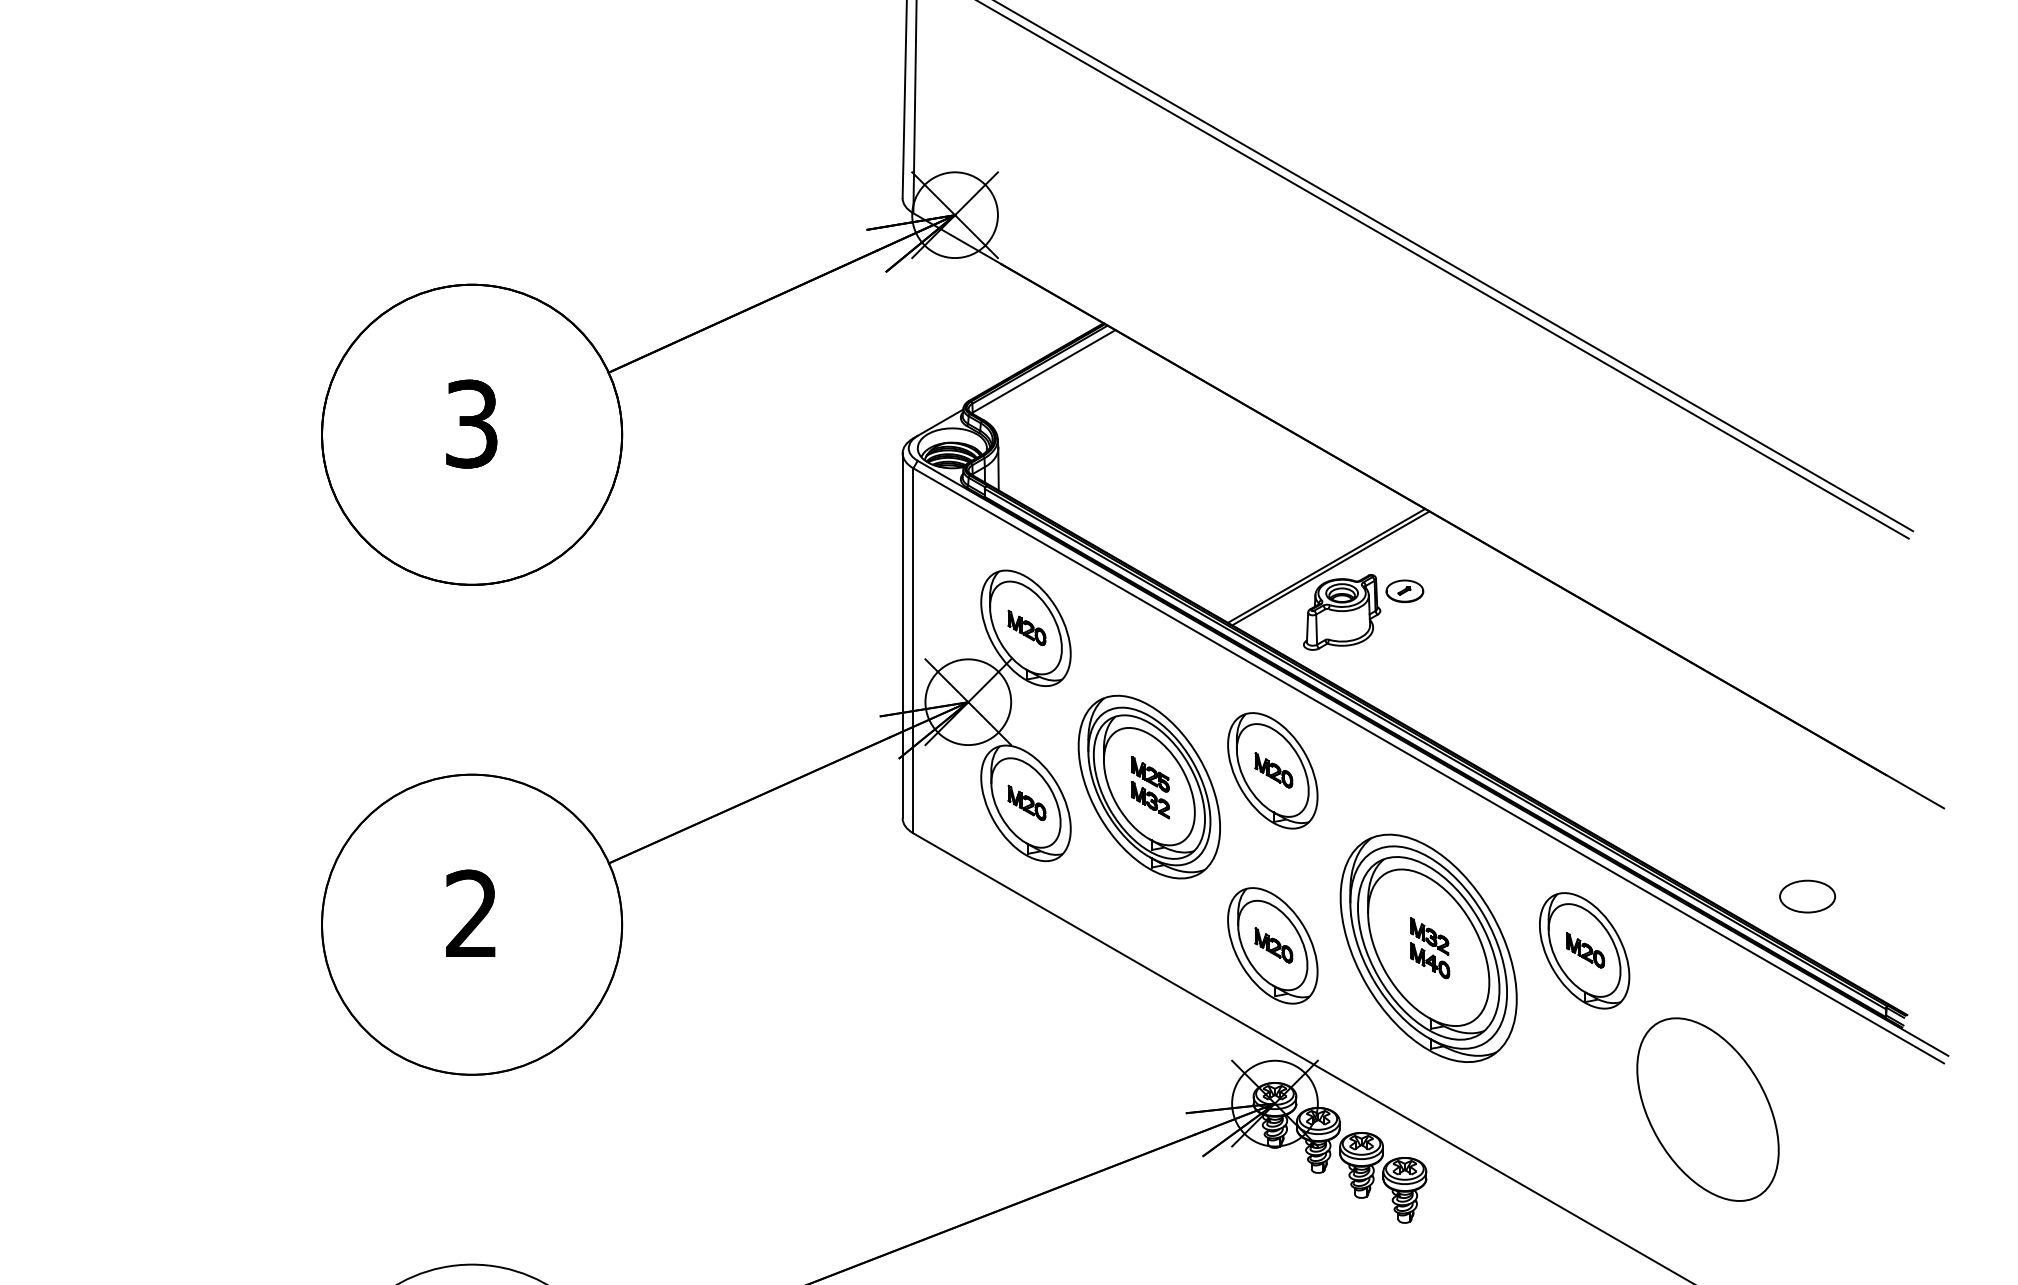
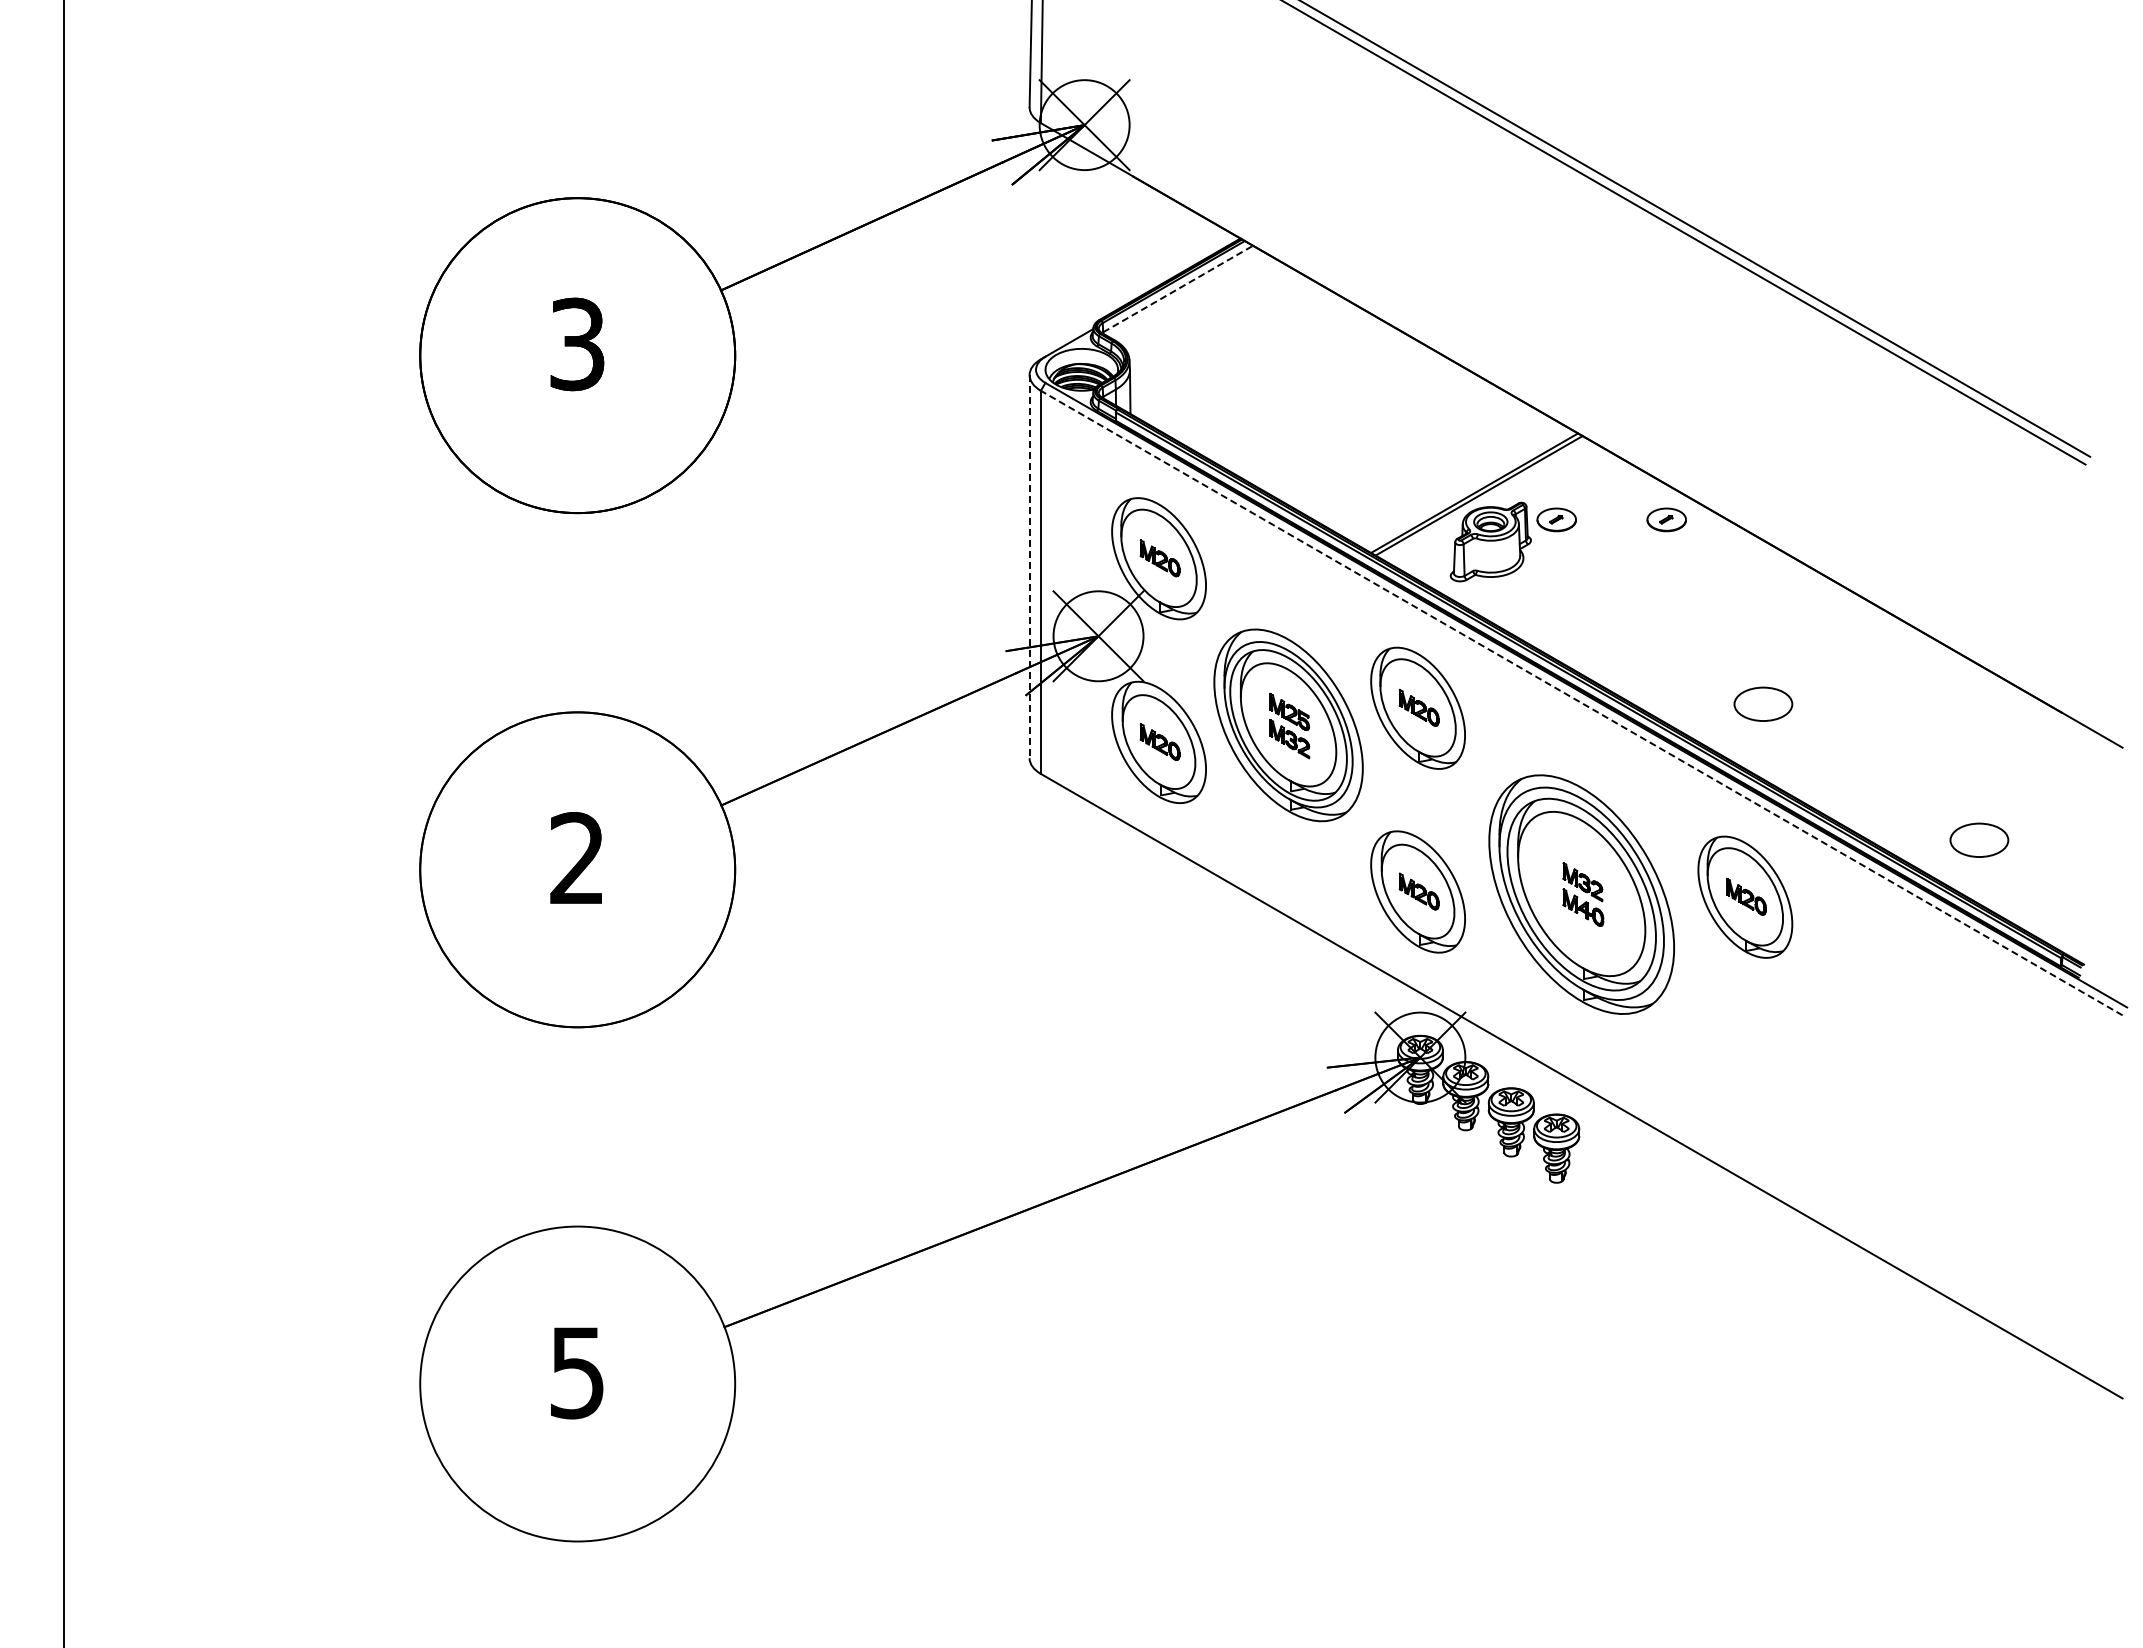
line: (1044, 370) -> (1178, 288), solid -> dashed
part: (1509, 590) -> (1666, 519), added
line: (902, 635) -> (1029, 566), solid -> dashed
line: (1428, 766) -> (1581, 703), solid -> dashed
part: (1601, 766) -> (1763, 703), added
part: (1707, 1109) -> (1874, 1063), removed

